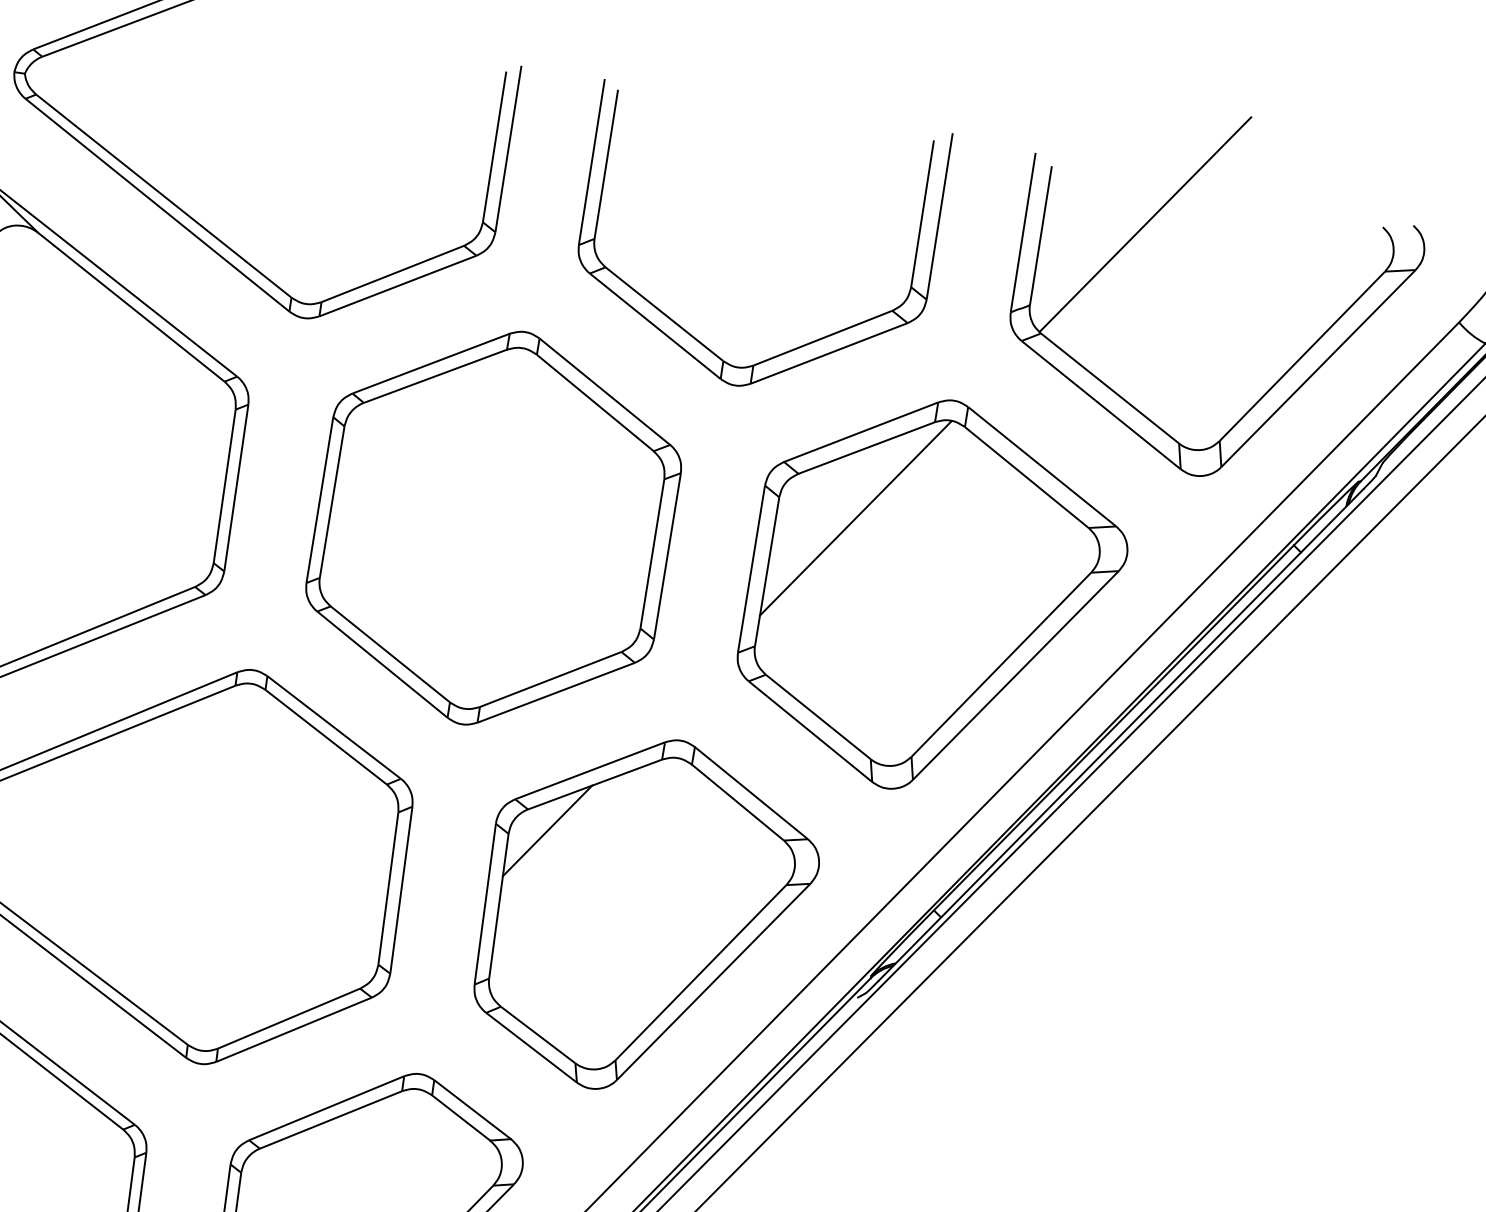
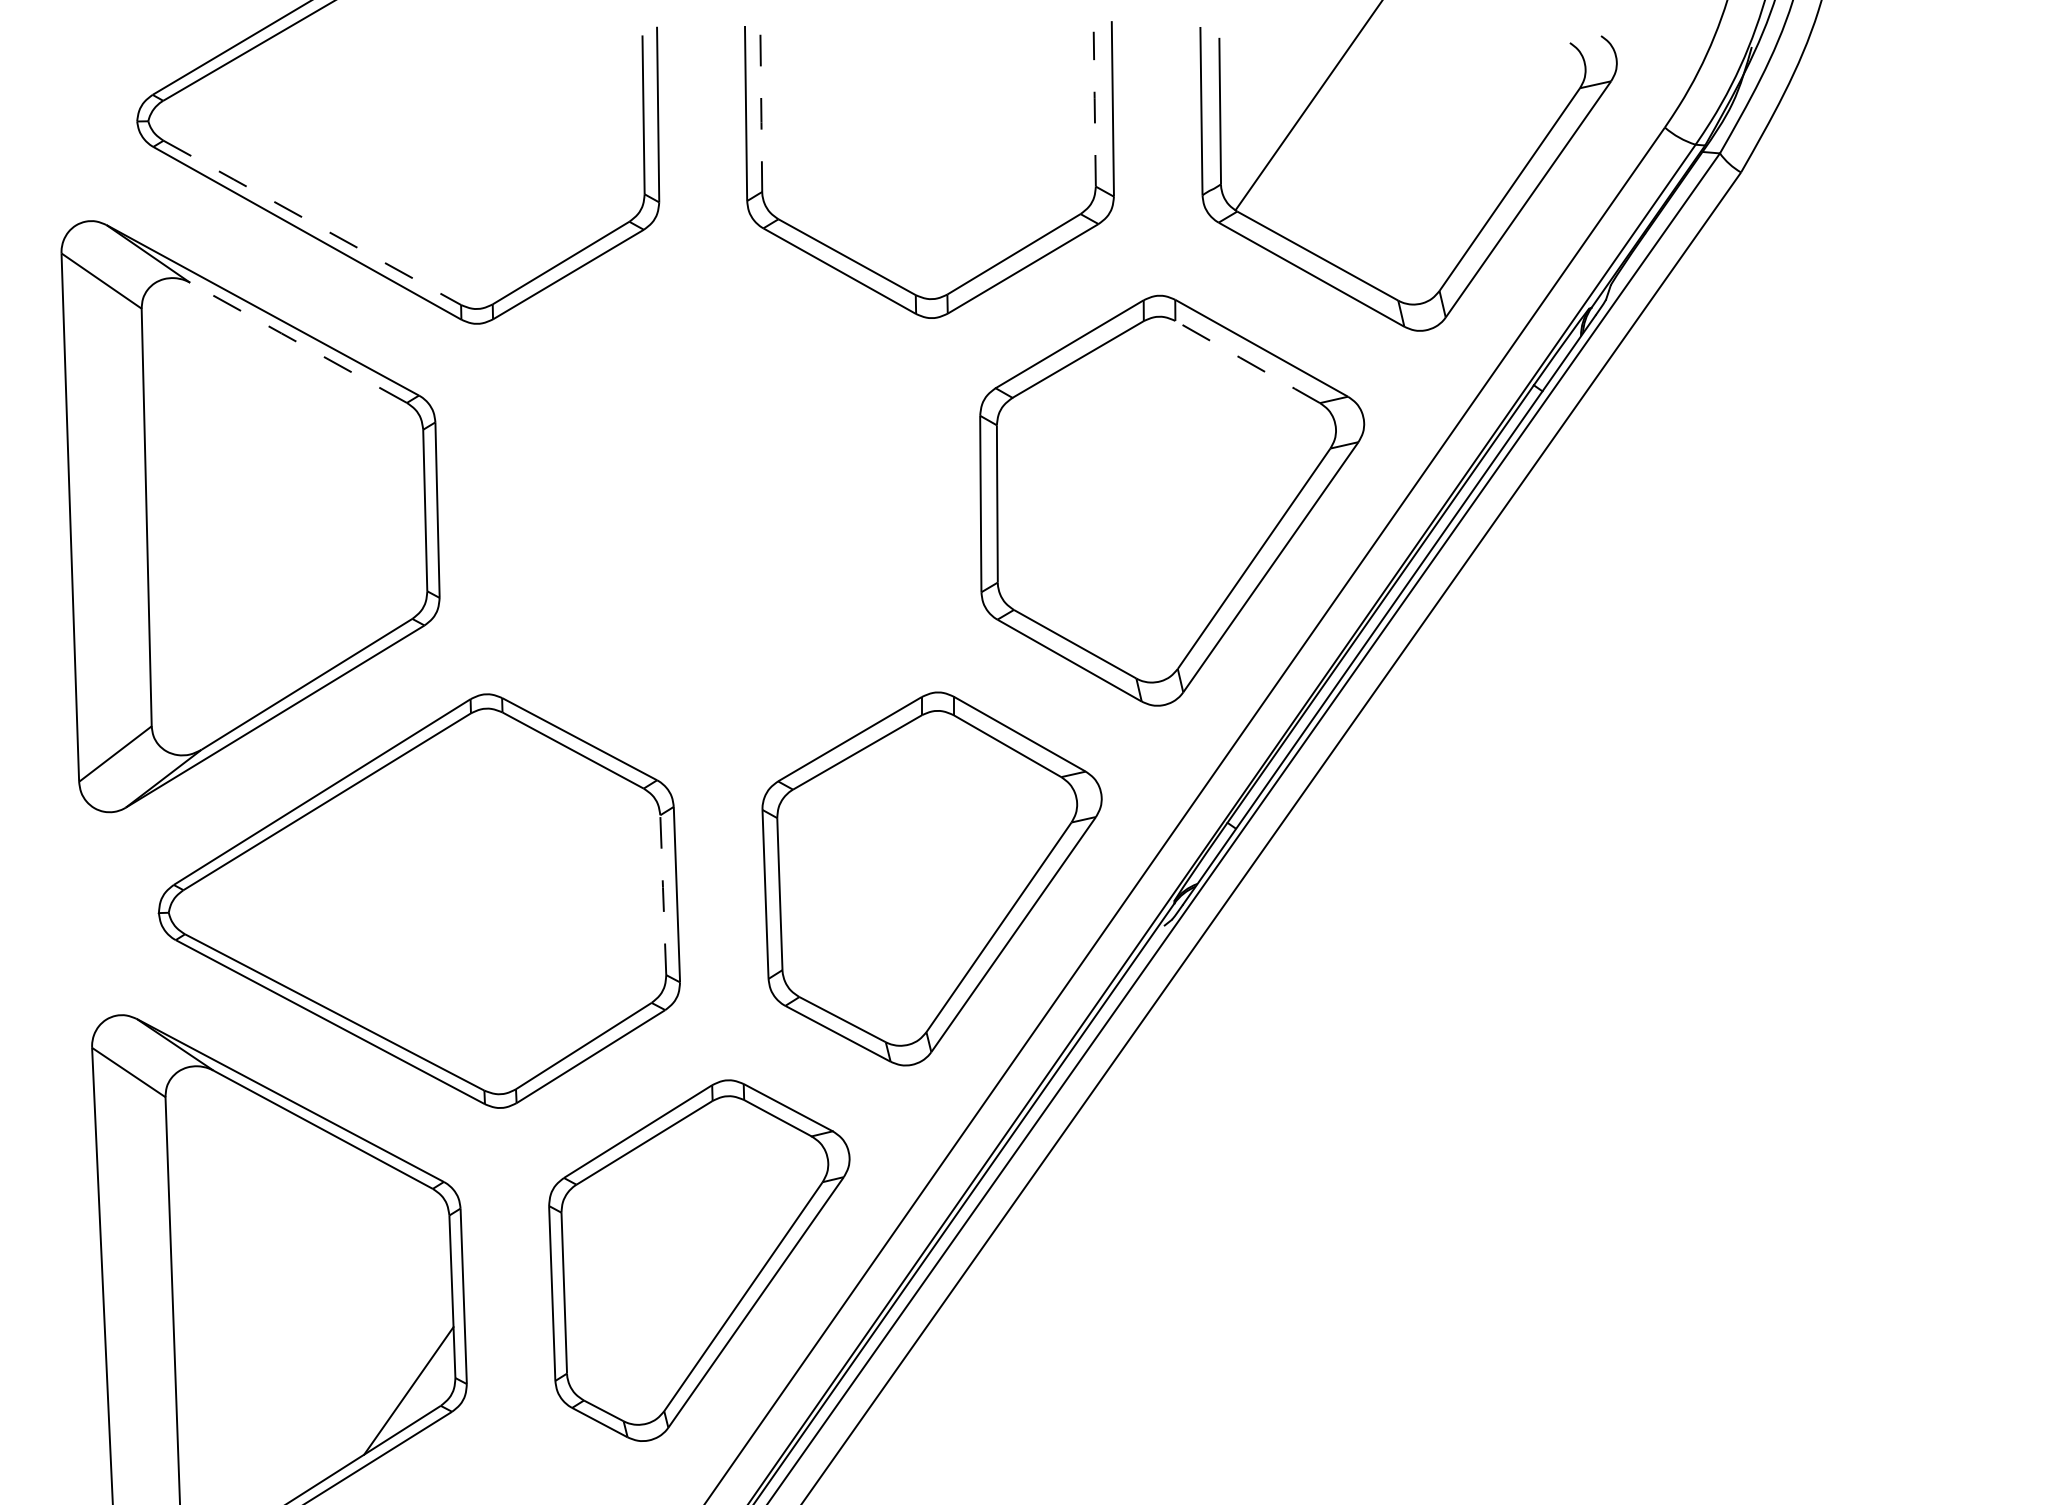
line: (606, 164) -> (761, 113), solid -> dashed
line: (164, 195) -> (312, 222), solid -> dashed
line: (922, 213) -> (1094, 108), solid -> dashed
line: (131, 307) -> (298, 342), solid -> dashed
line: (1026, 477) -> (1247, 362), solid -> dashed
line: (855, 518) -> (1078, 433), removed
part: (493, 527) -> (708, 506), removed
line: (547, 831) -> (816, 808), removed
line: (388, 887) -> (663, 894), solid -> dashed

